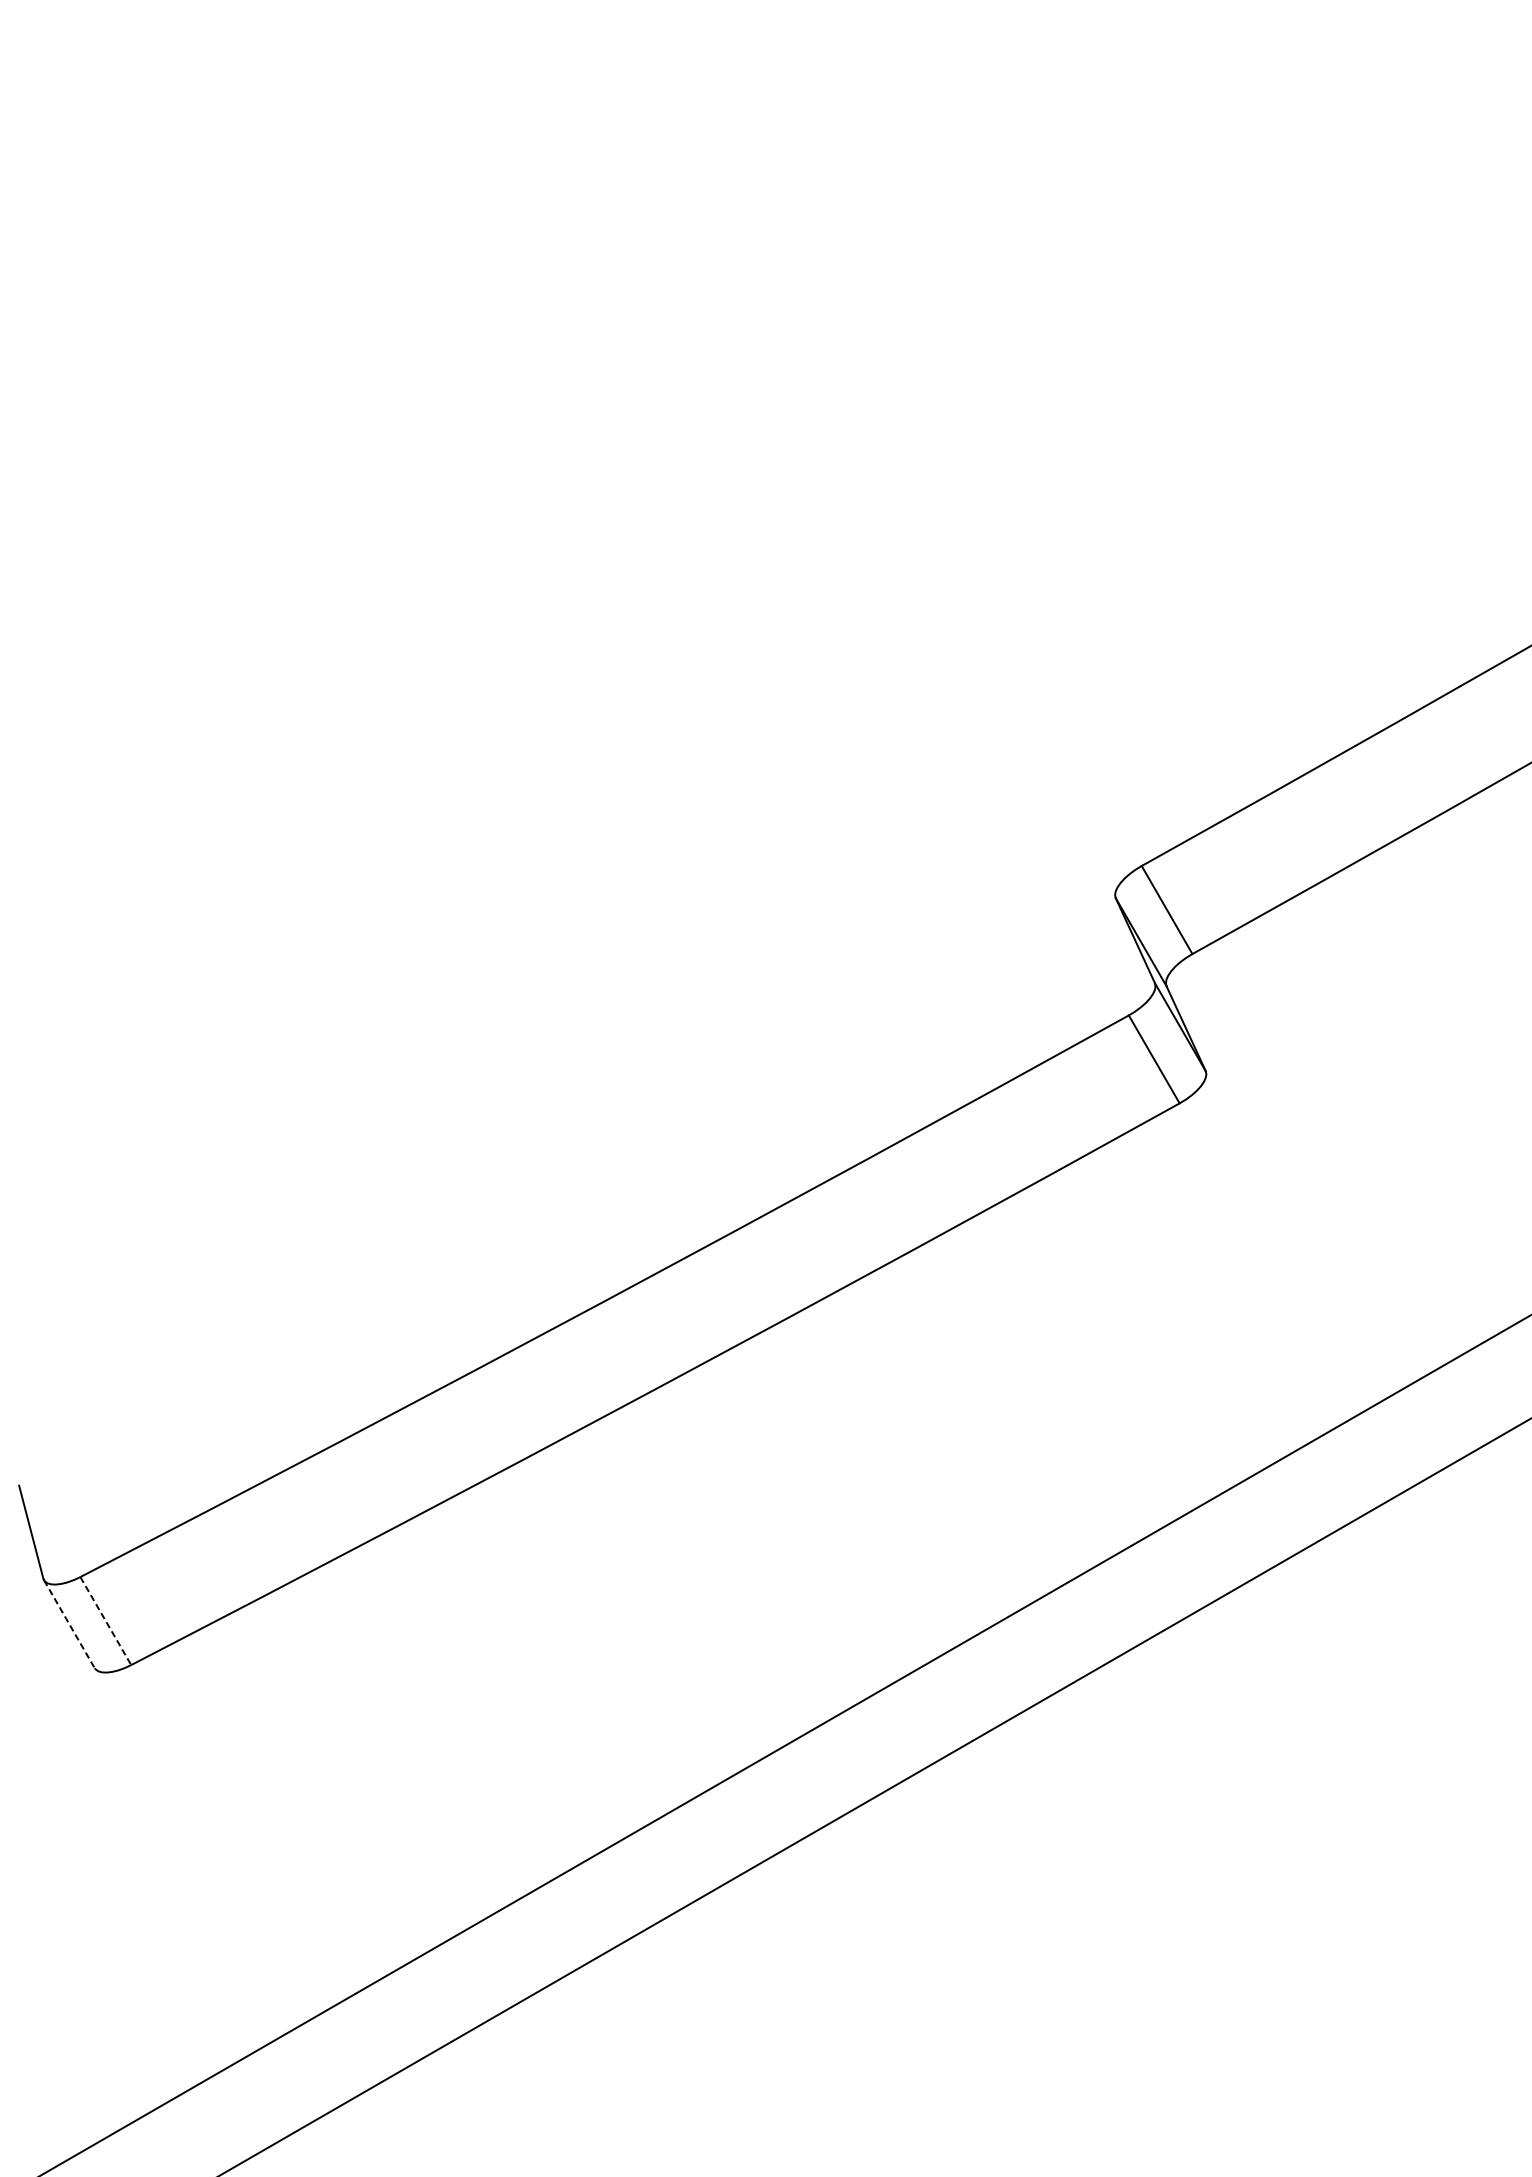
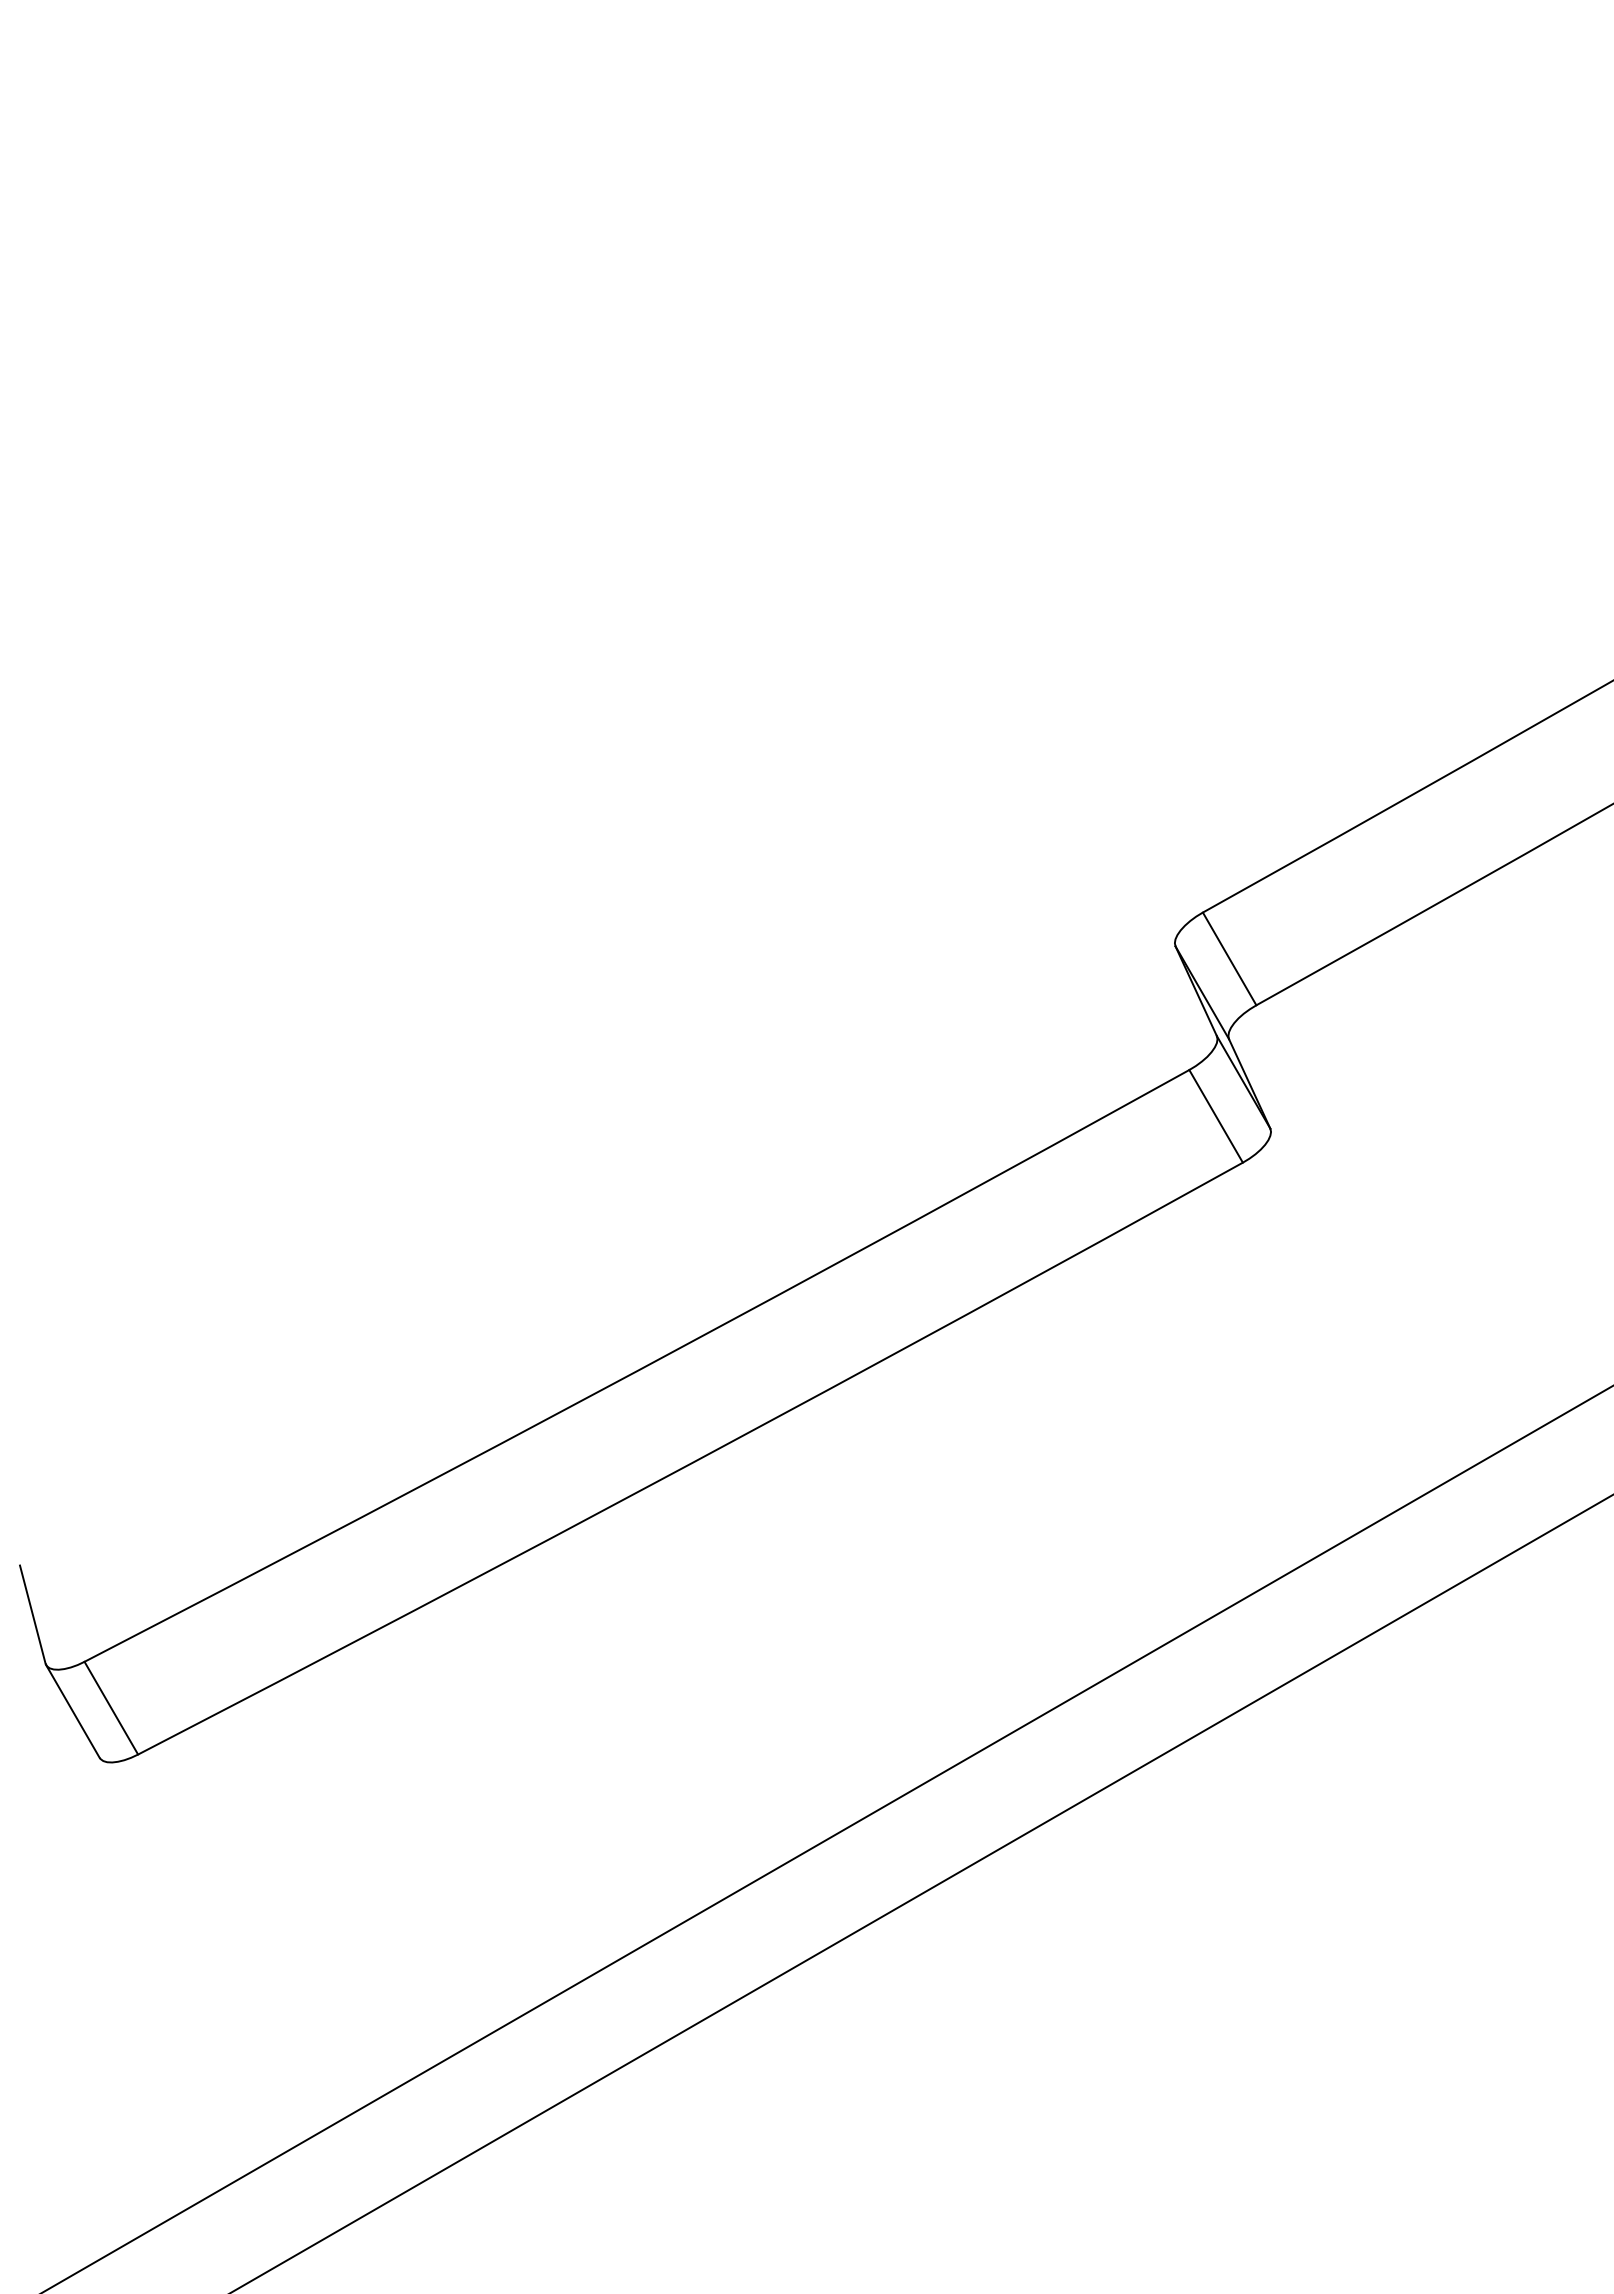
line: (105, 1621) -> (111, 1708), dashed -> solid
line: (68, 1624) -> (72, 1711), dashed -> solid

